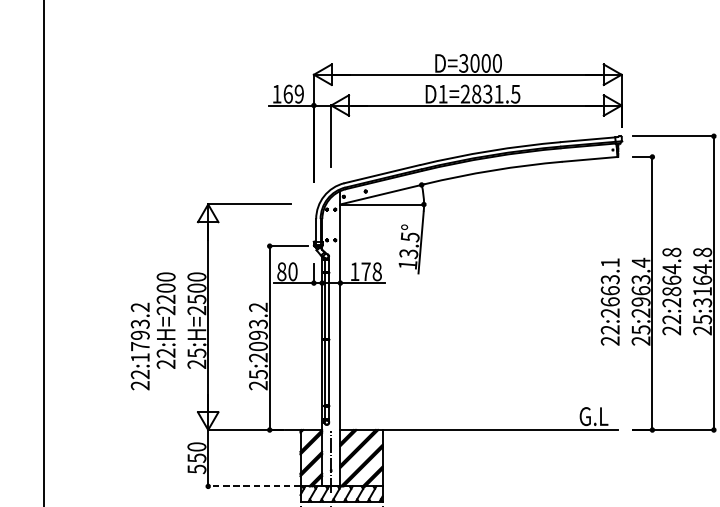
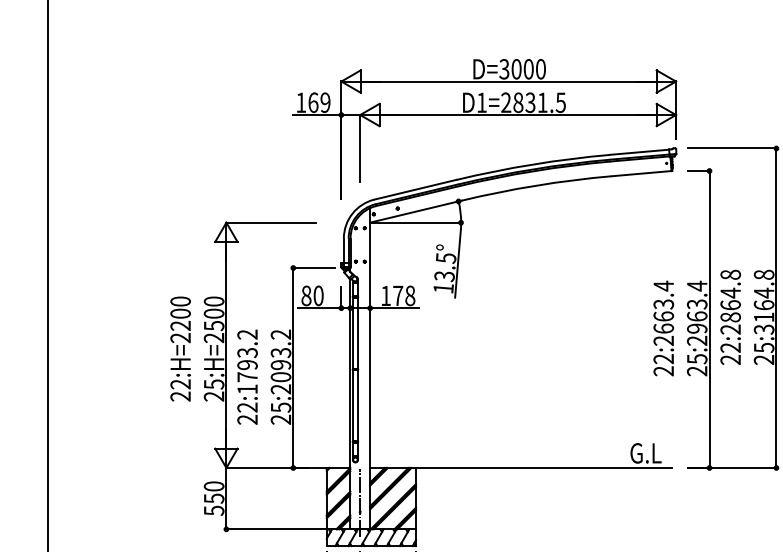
text: (610, 262) -> (663, 285), 22:2663.1 -> 22:2663.4
text: (140, 345) -> (247, 376), moved
line: (253, 486) -> (275, 529), dashed -> solid

